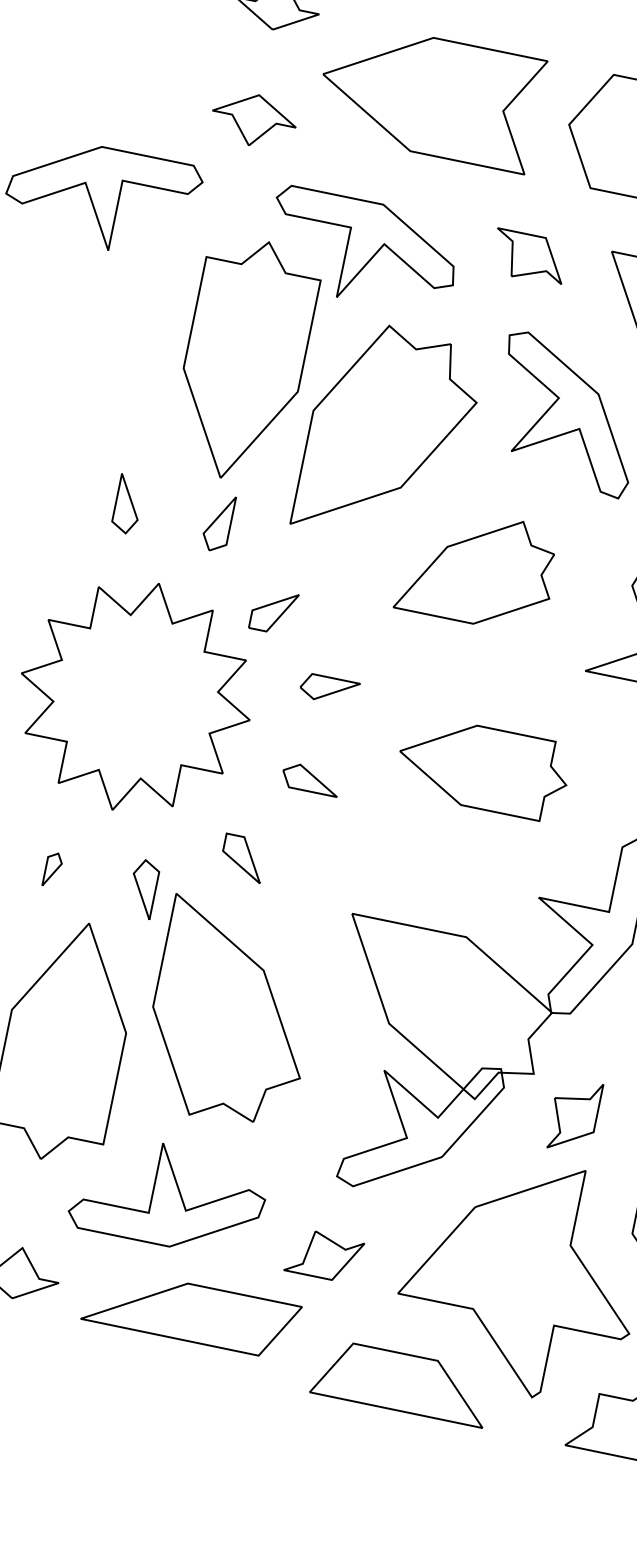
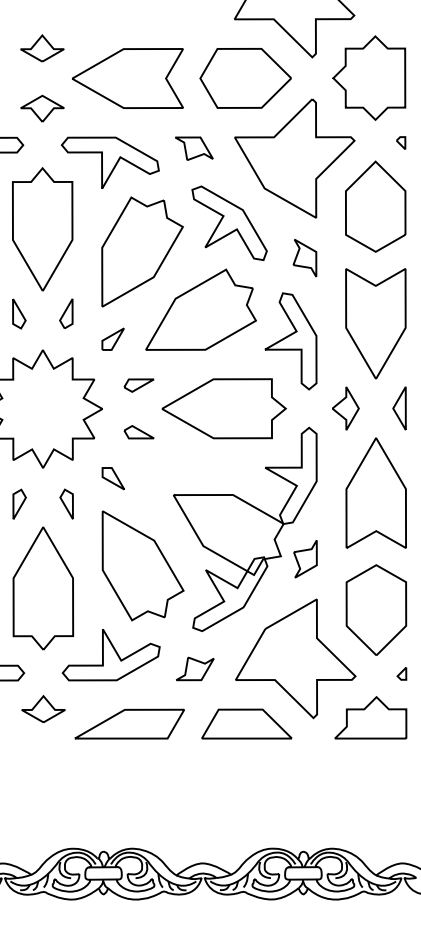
part: (244, 359) -> (42, 229), moved
part: (477, 568) -> (200, 309), size x1.43
part: (272, 609) -> (112, 338), moved
part: (482, 767) -> (223, 408), size x1.43
part: (53, 868) -> (19, 503), size x1.67
part: (231, 1013) -> (142, 565), moved
part: (574, 1116) -> (305, 559), moved
part: (191, 1311) -> (129, 723), moved

